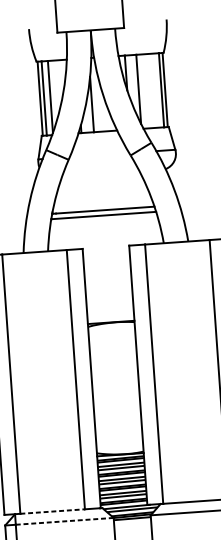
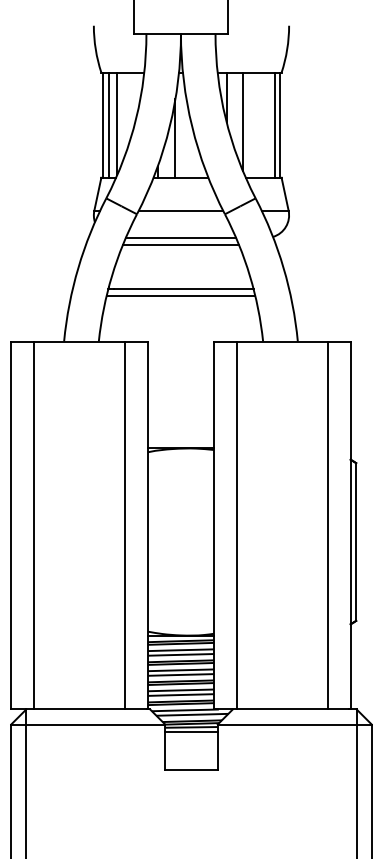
line: (99, 155) -> (180, 210), added
line: (100, 174) -> (180, 237), added
line: (100, 179) -> (180, 245), added
line: (52, 511) -> (79, 709), dashed -> solid
line: (64, 521) -> (95, 724), dashed -> solid
line: (132, 522) -> (191, 732), added

